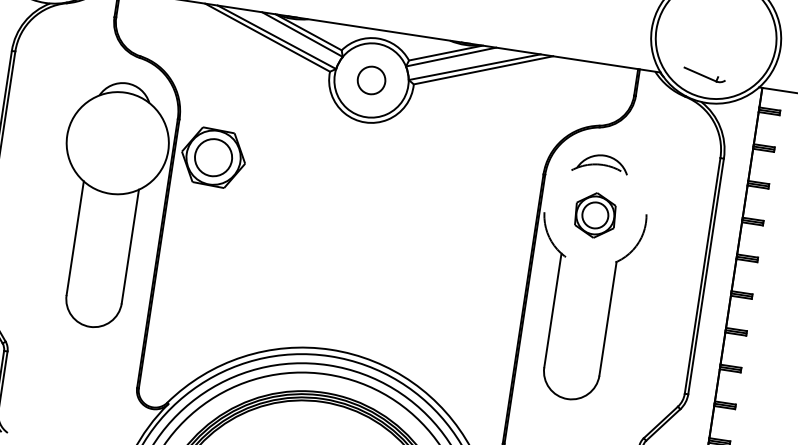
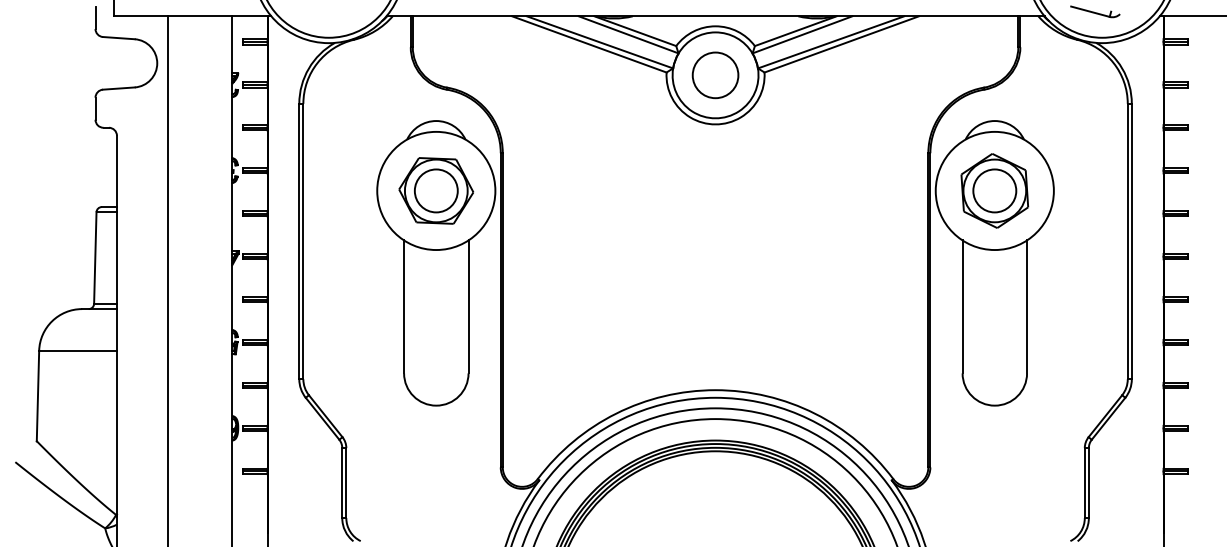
circle: (371, 80) -> (715, 75), size x1.43
part: (213, 157) -> (436, 190), moved
circle: (595, 215) -> (994, 190), dashed -> solid
part: (595, 215) -> (994, 190), size x1.43

